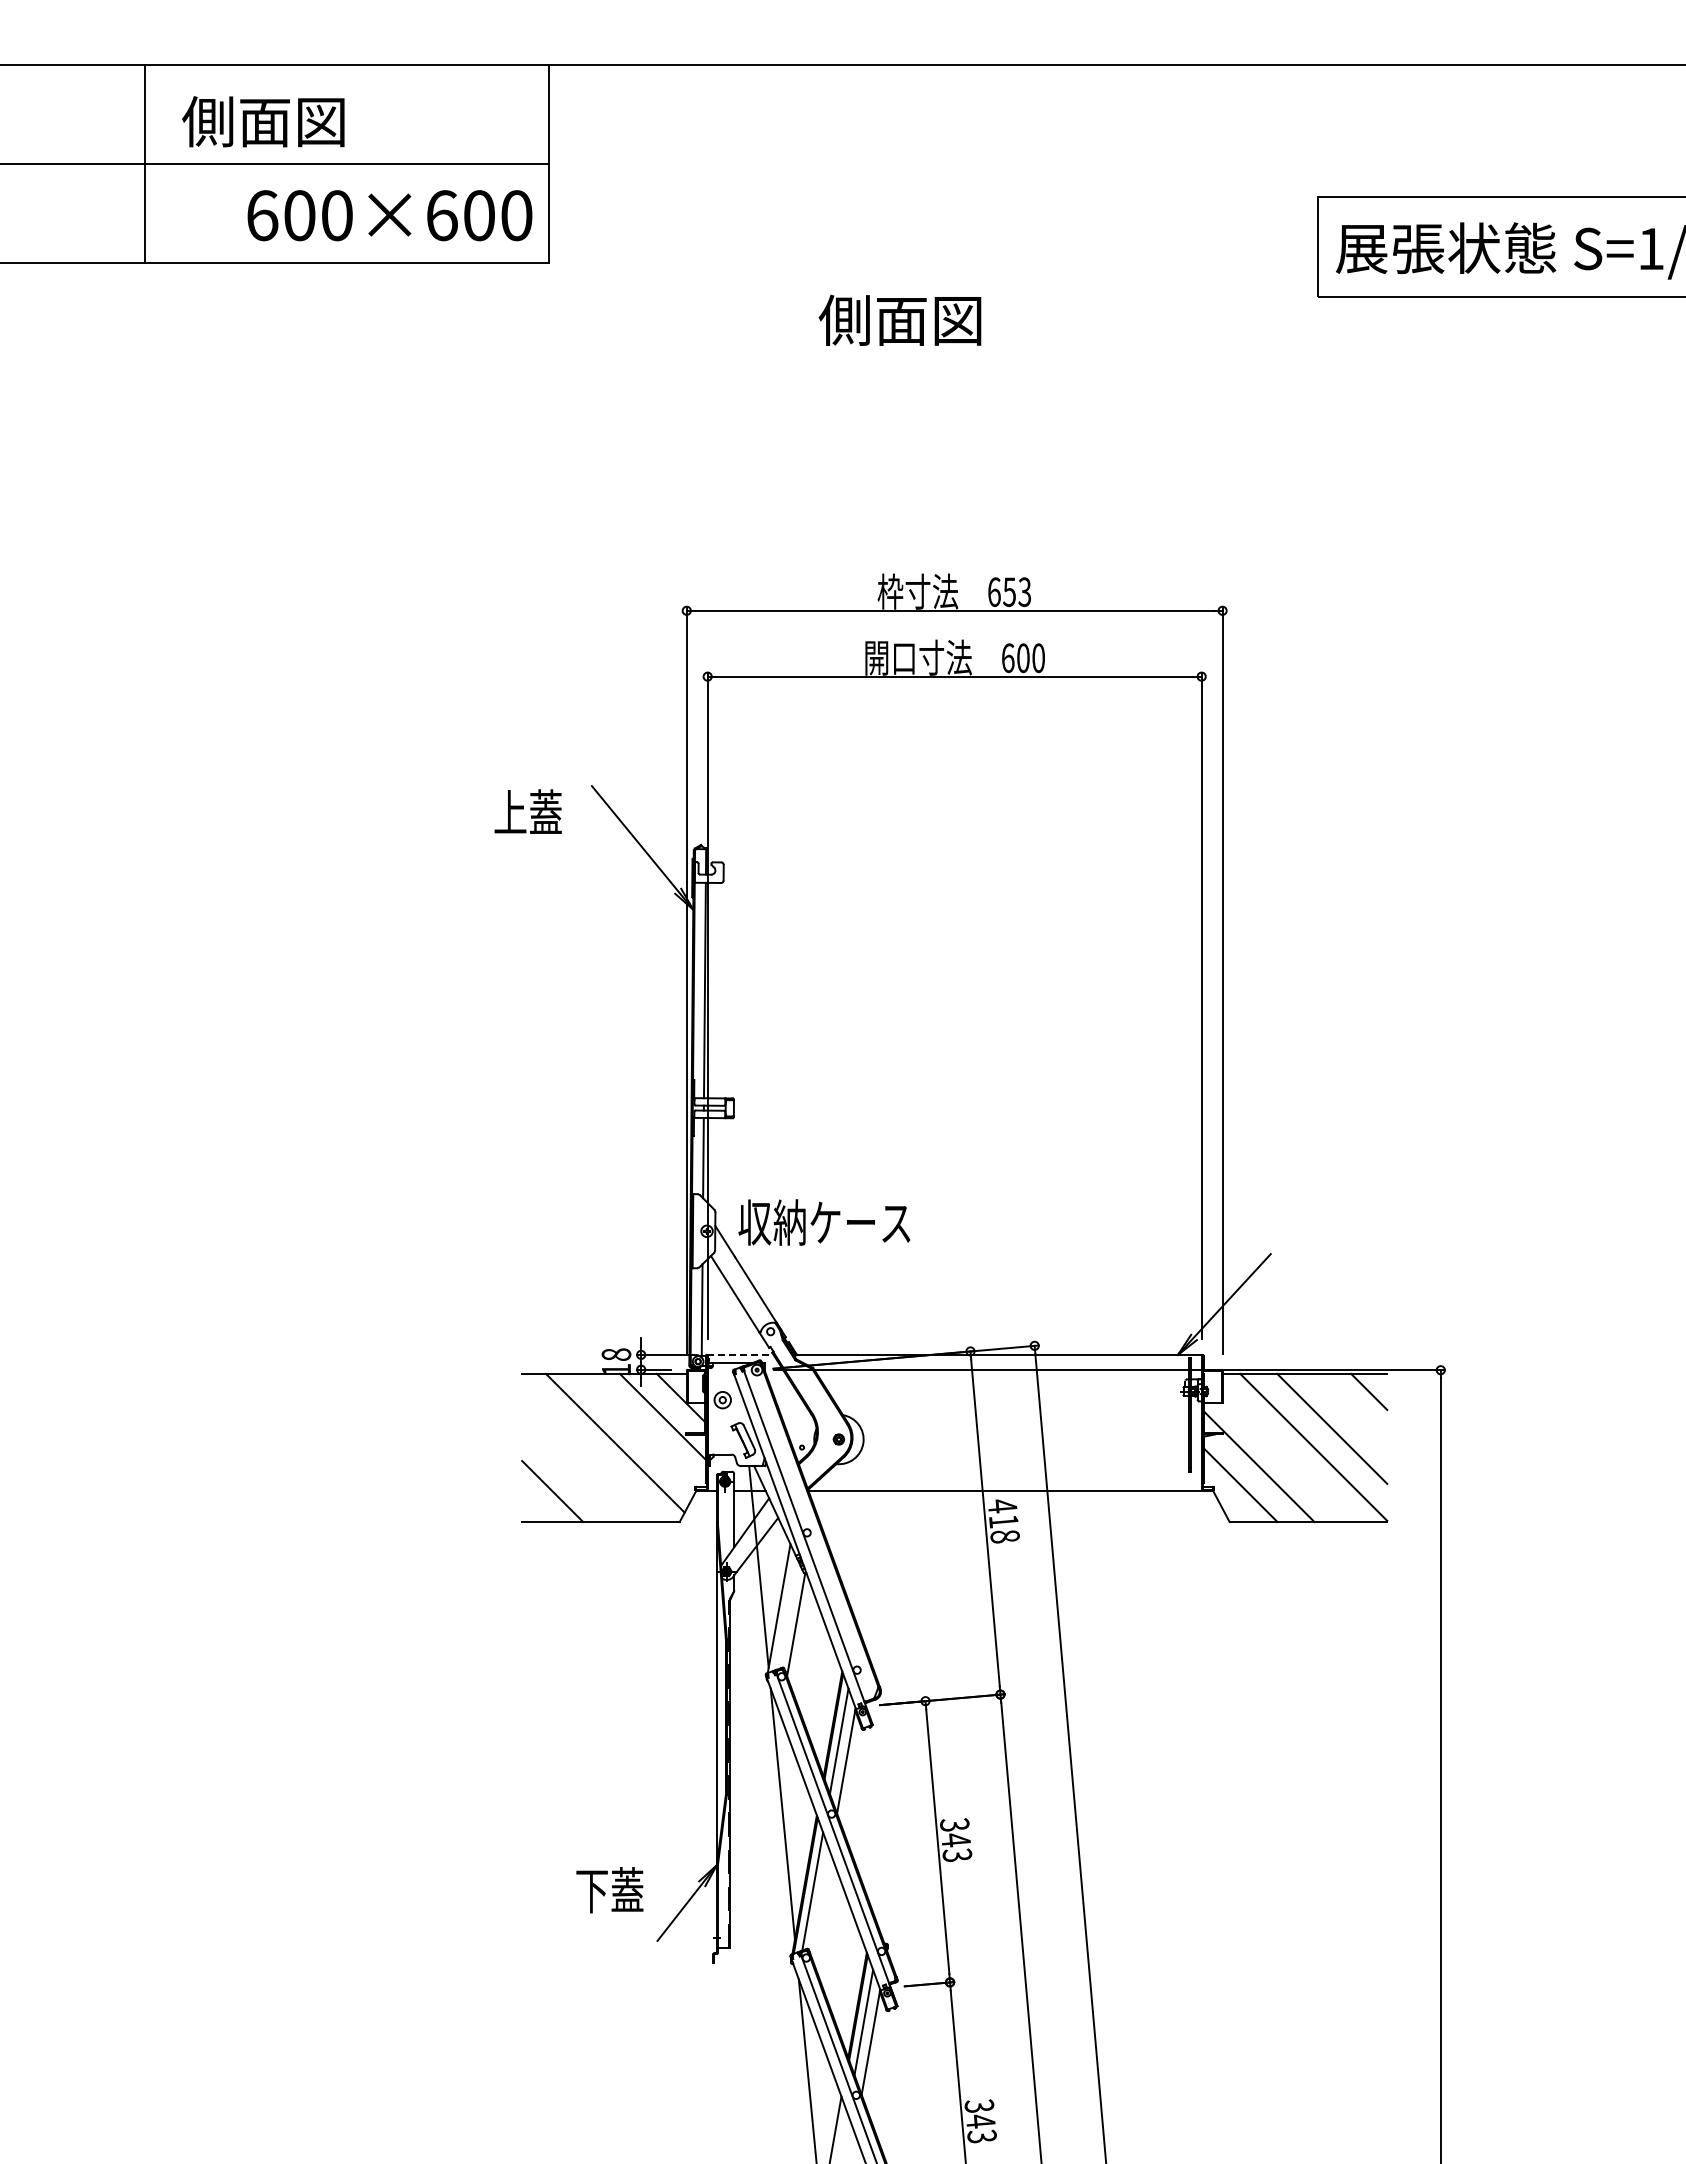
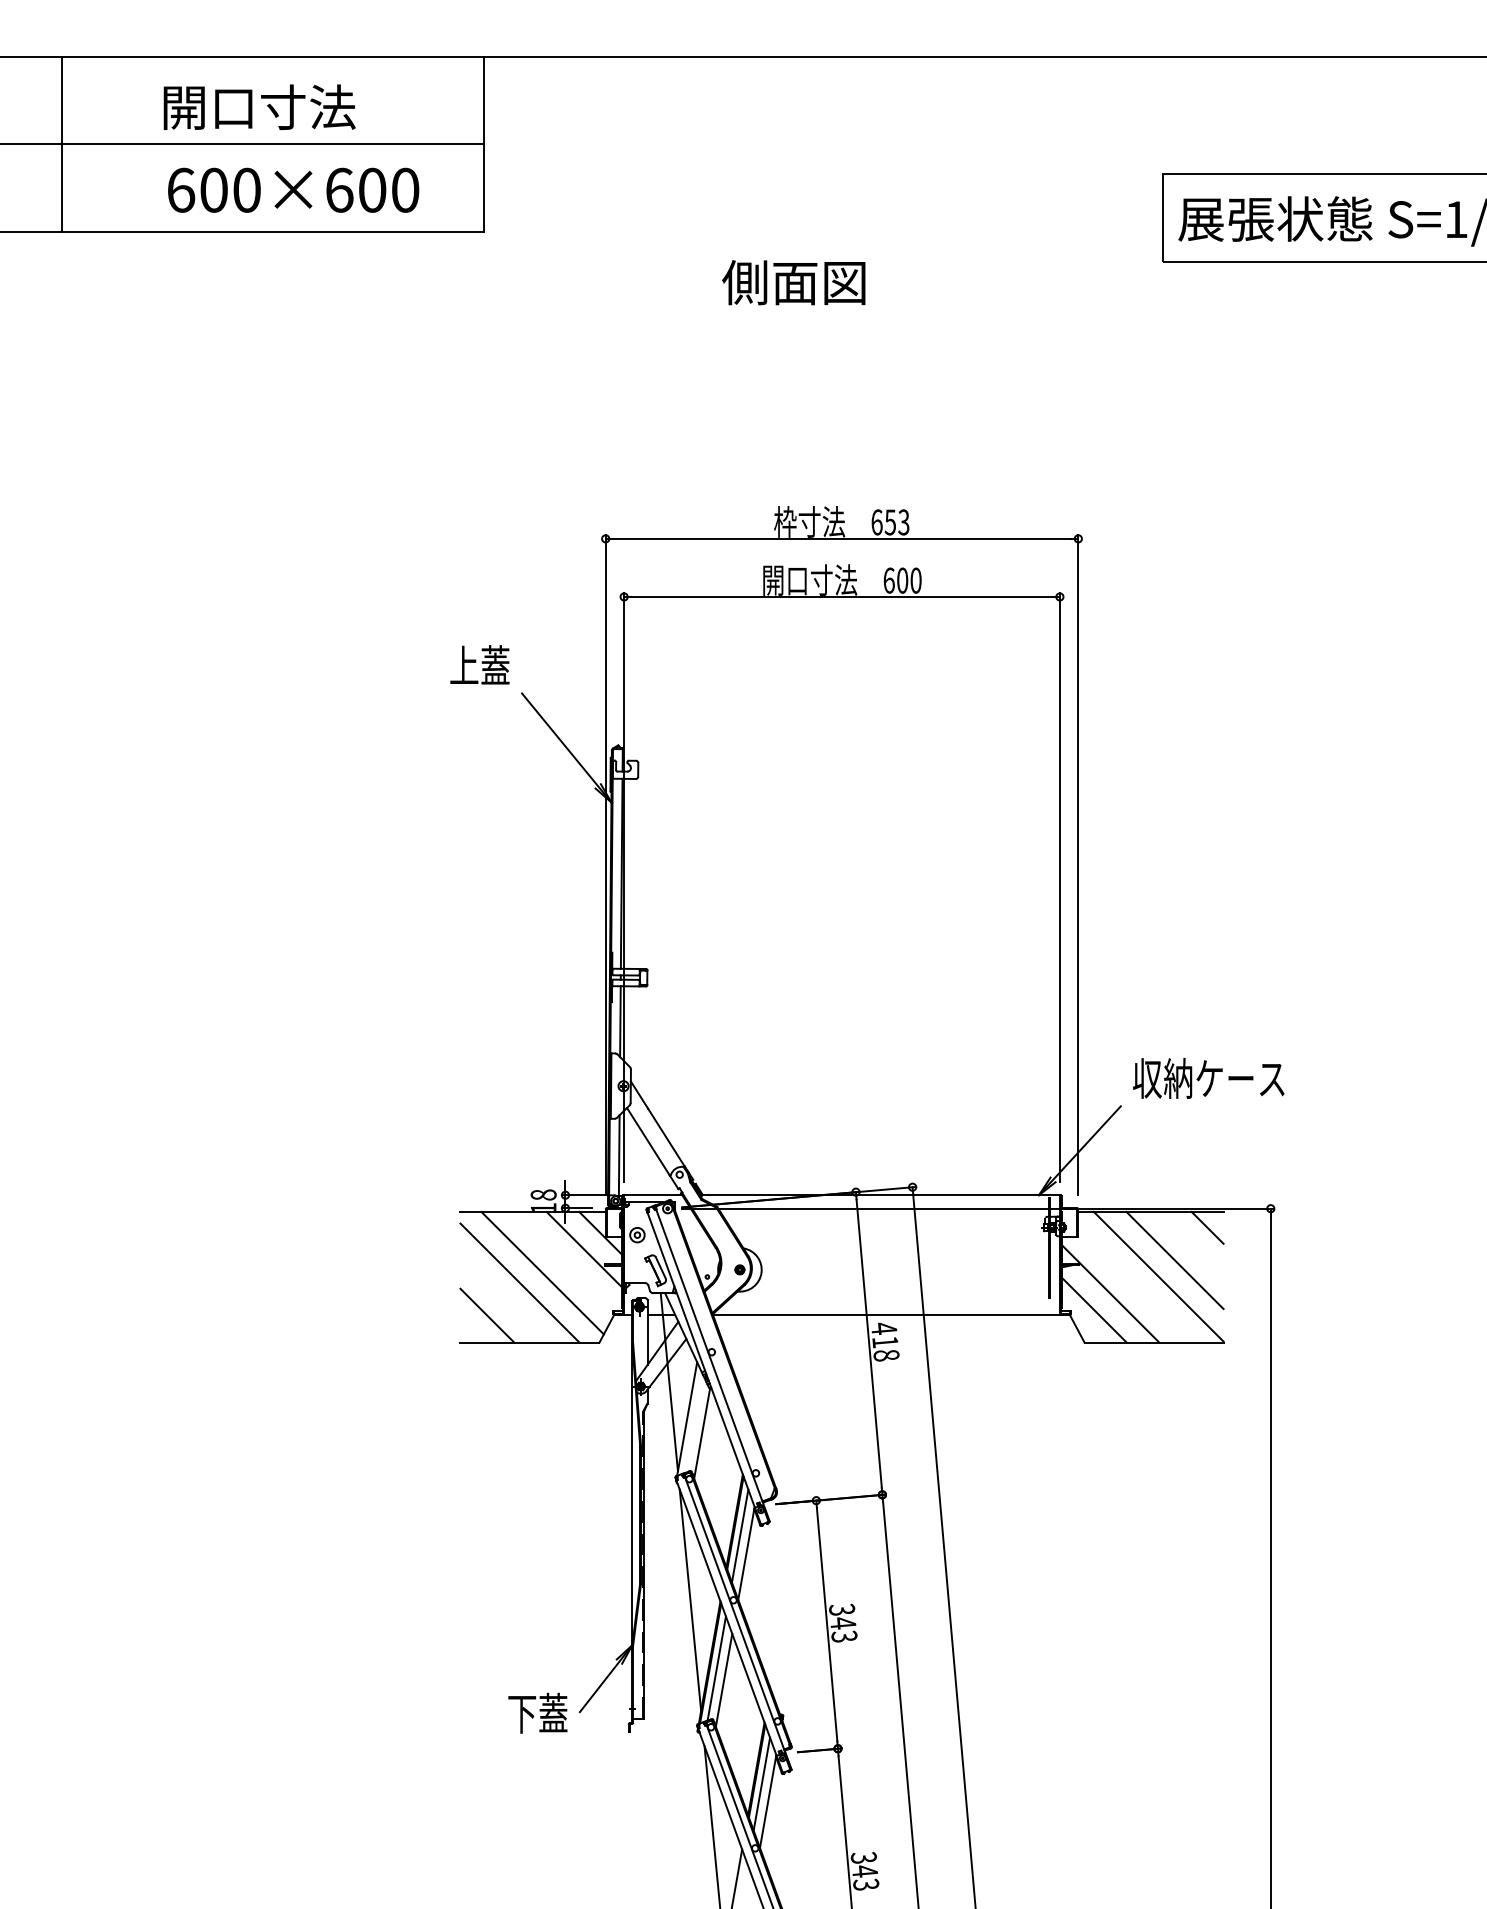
text: (292, 121) -> (257, 107), 側面図 -> 開口寸法
line: (144, 163) -> (62, 144), moved
text: (389, 215) -> (293, 190), moved
text: (527, 811) -> (479, 664), moved
text: (824, 1222) -> (1208, 1078), moved
line: (740, 1354) -> (653, 1194), dashed -> solid
line: (589, 1454) -> (519, 1283), added
text: (609, 1890) -> (537, 1713), moved
line: (820, 1904) -> (723, 1680), added

